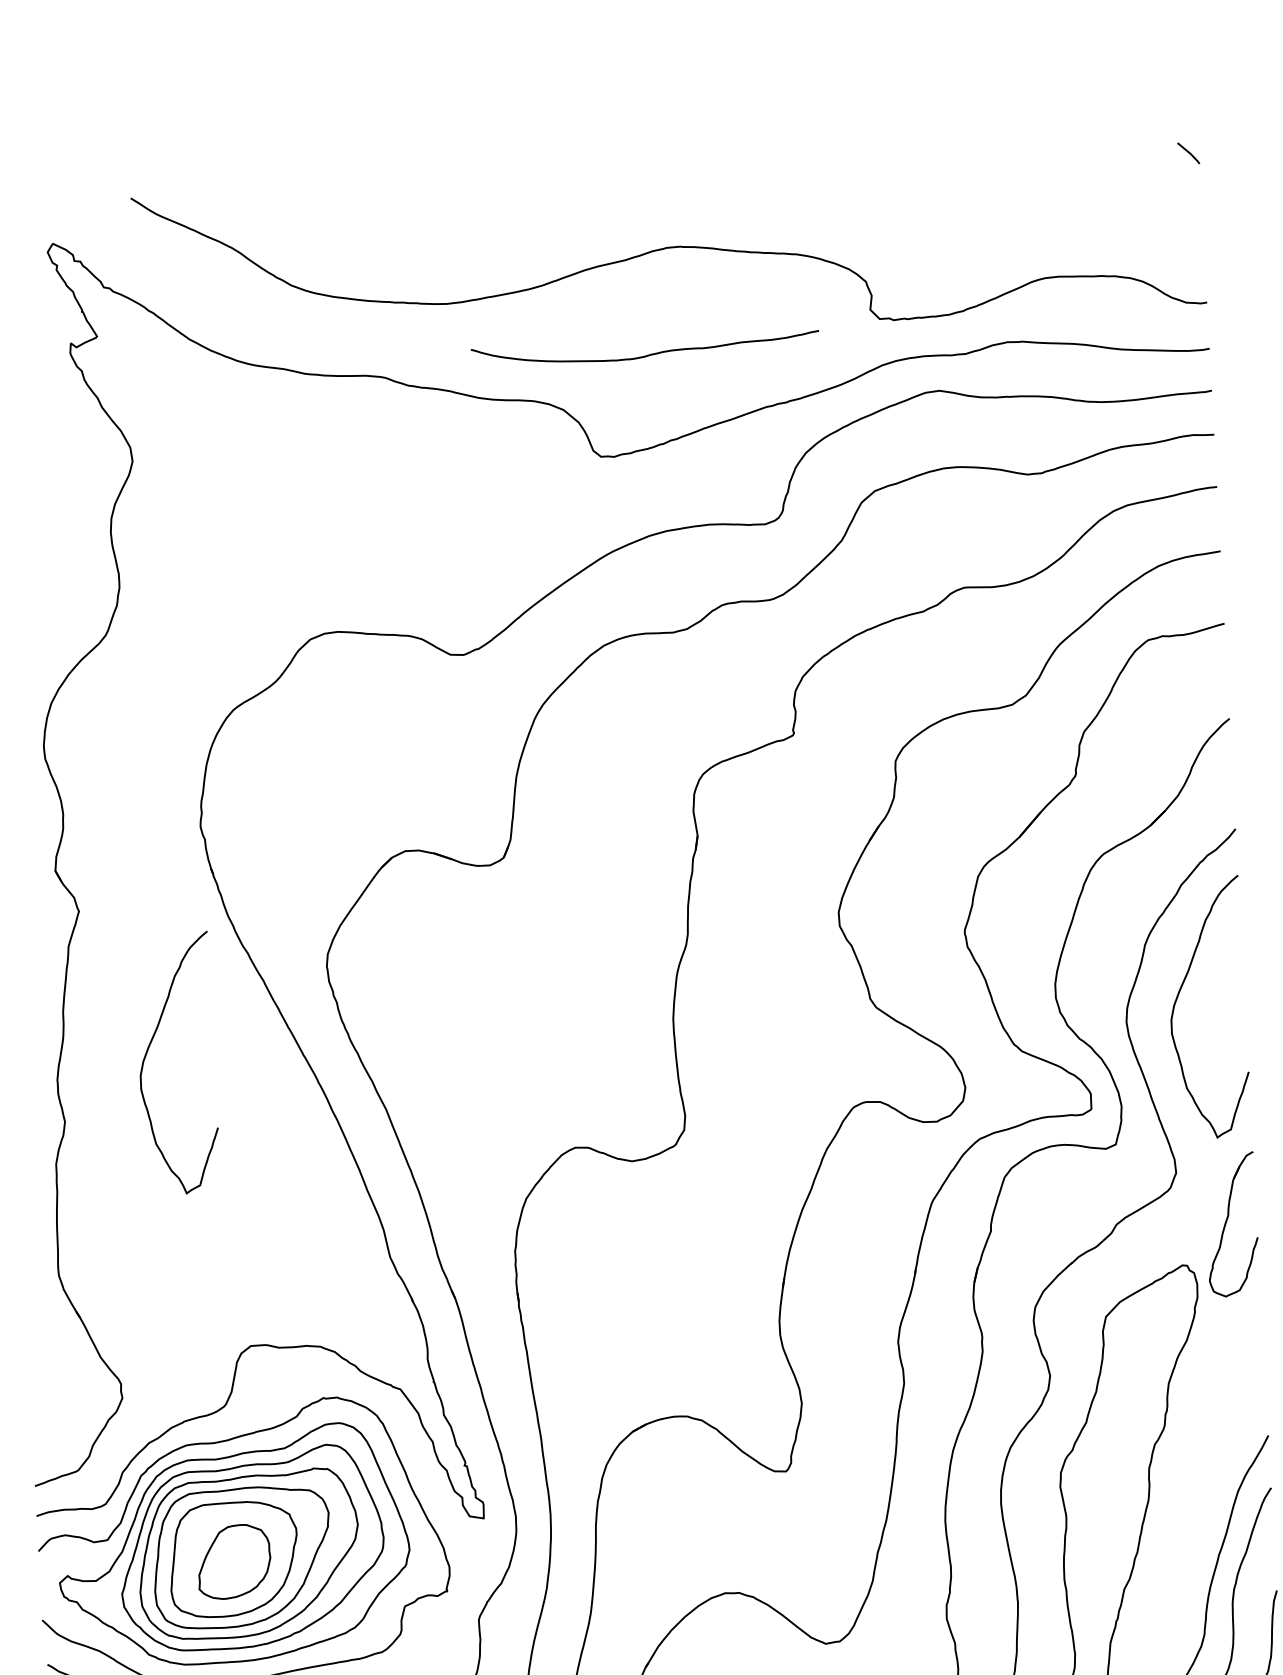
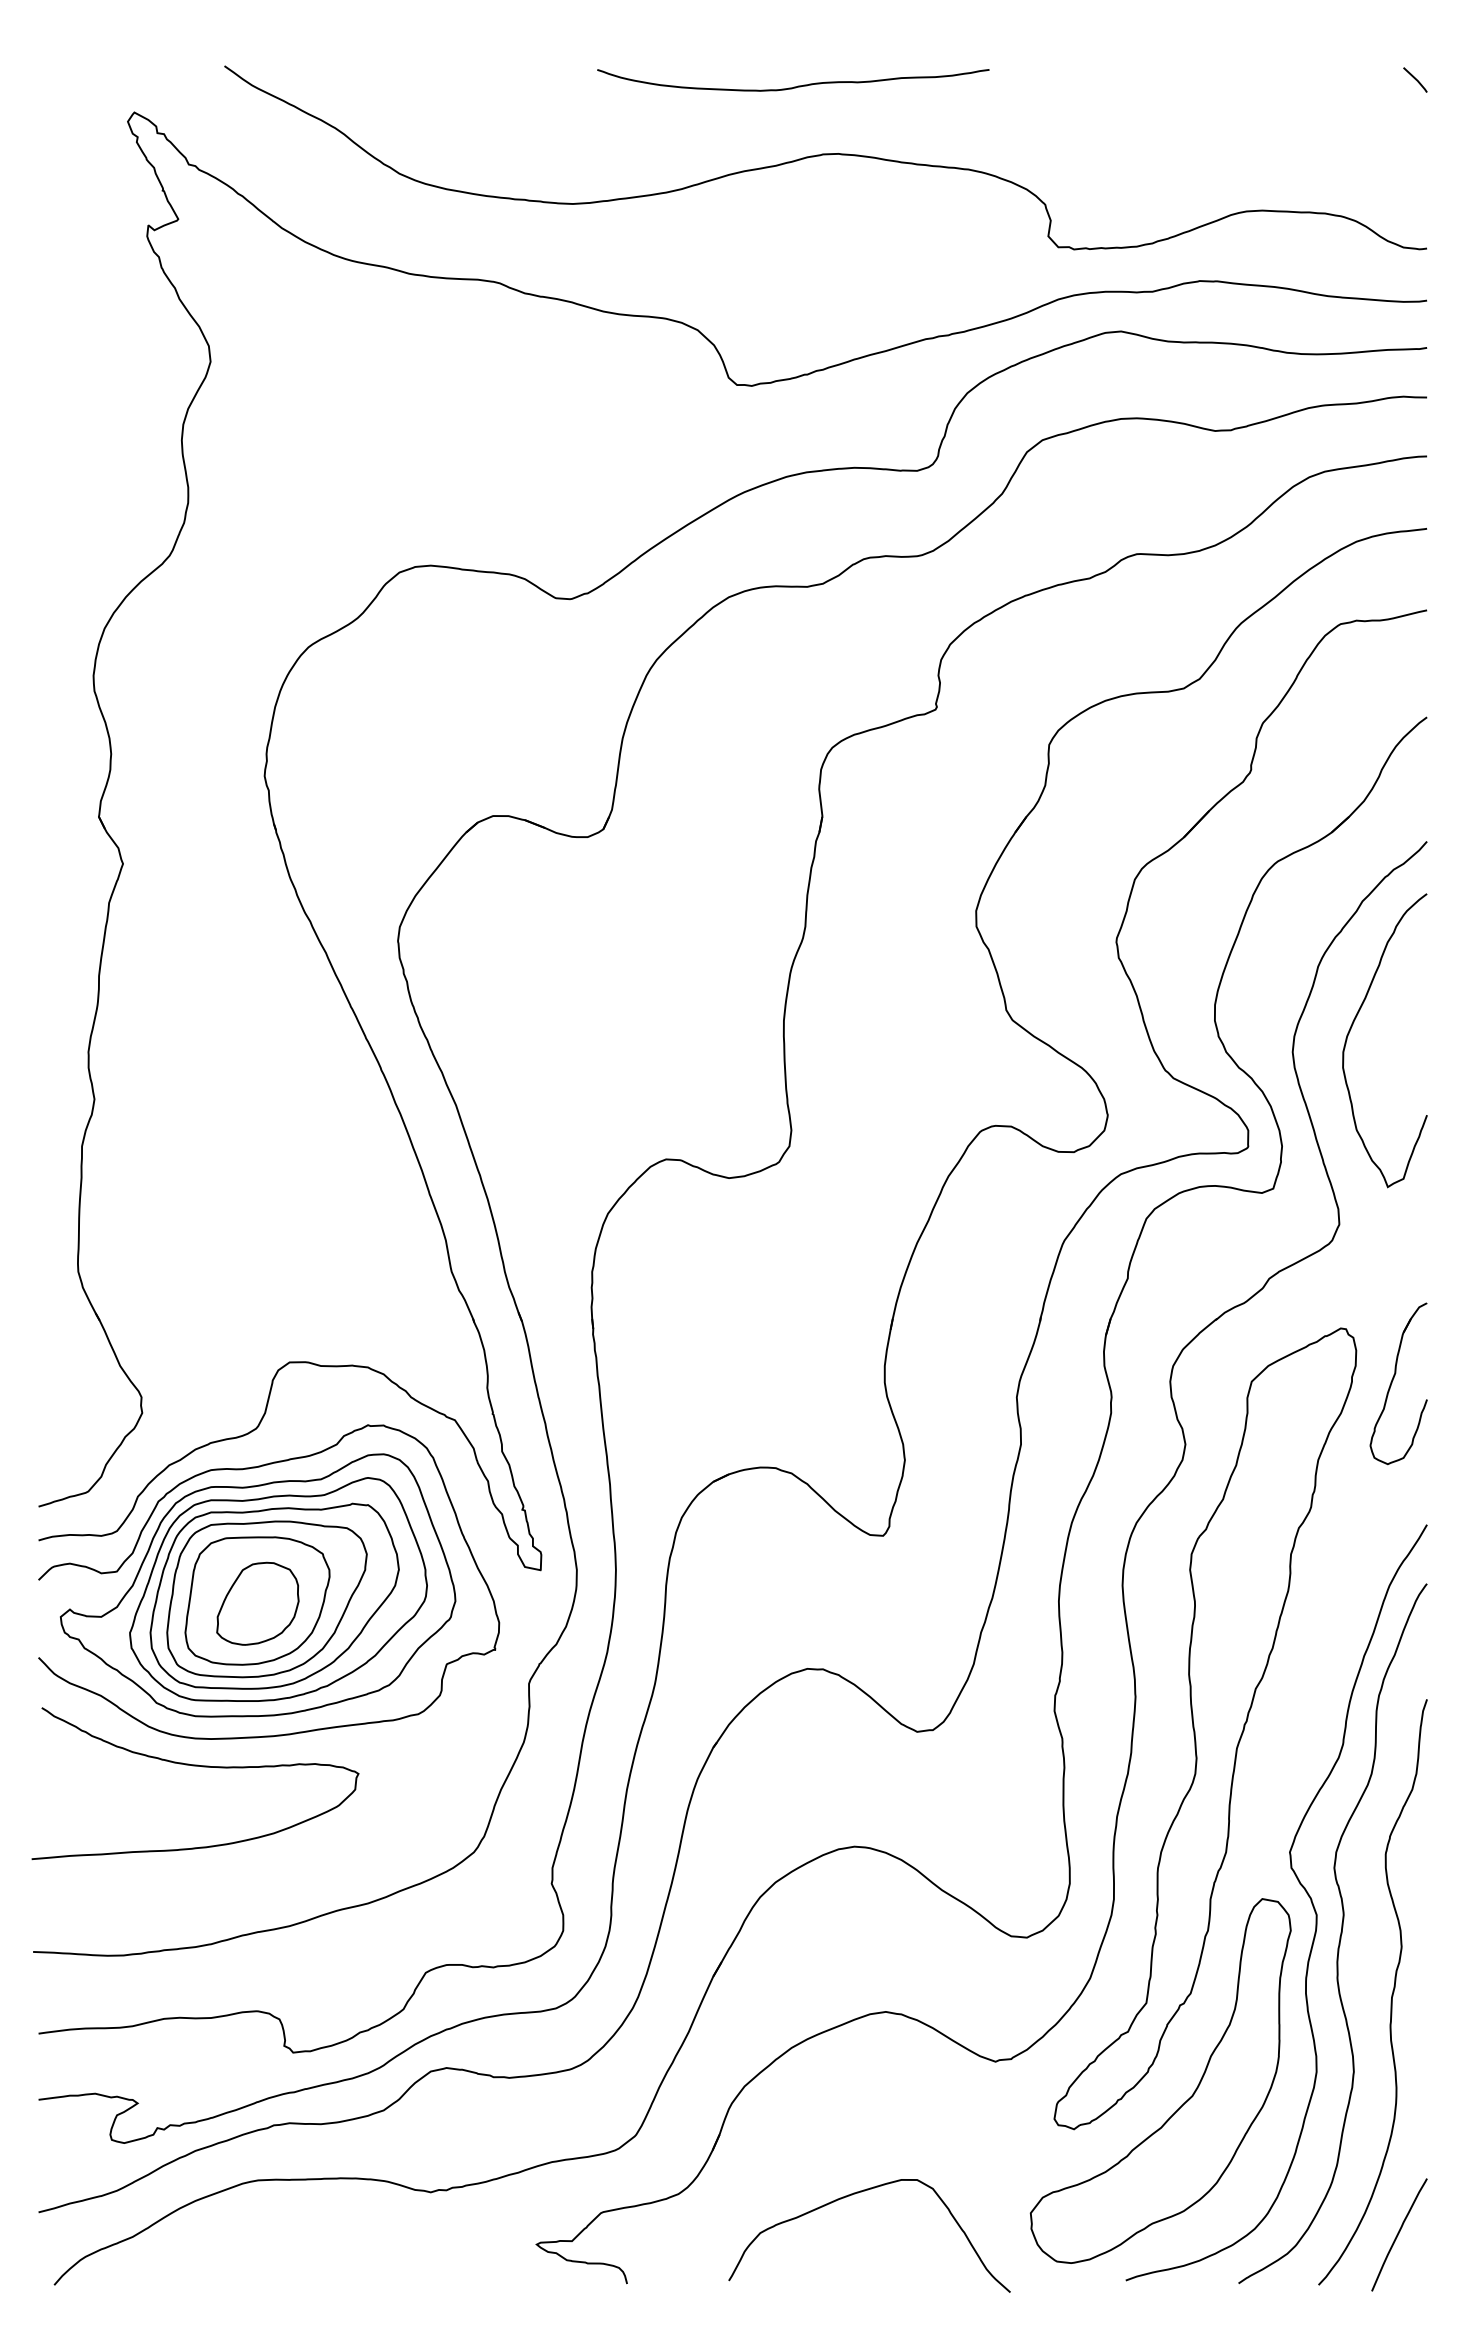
curve: (646, 355) -> (794, 86), moved
curve: (146, 1055) -> (190, 1029), removed
part: (1231, 1224) -> (1398, 1383), moved

